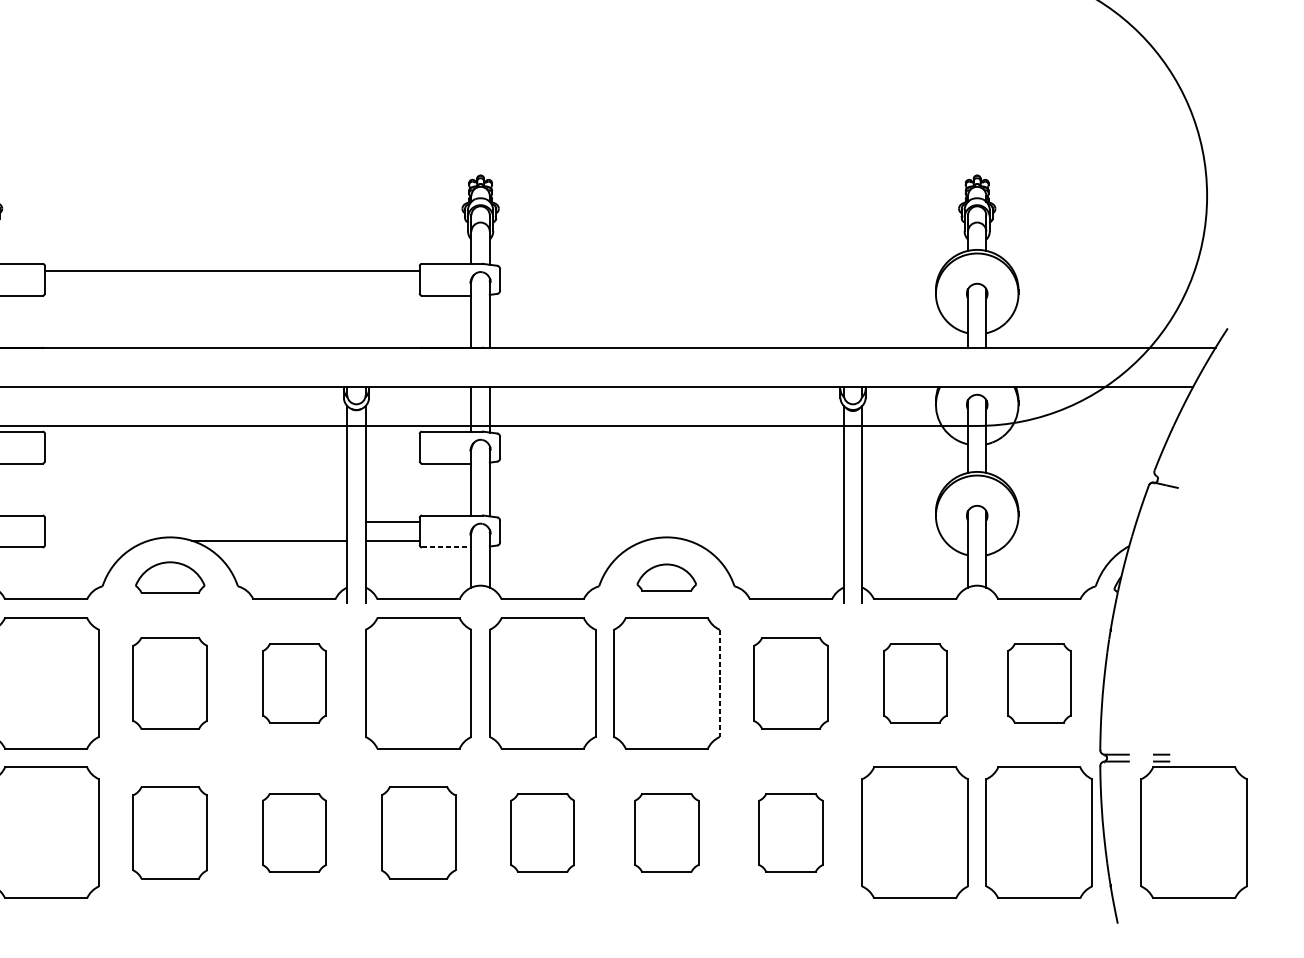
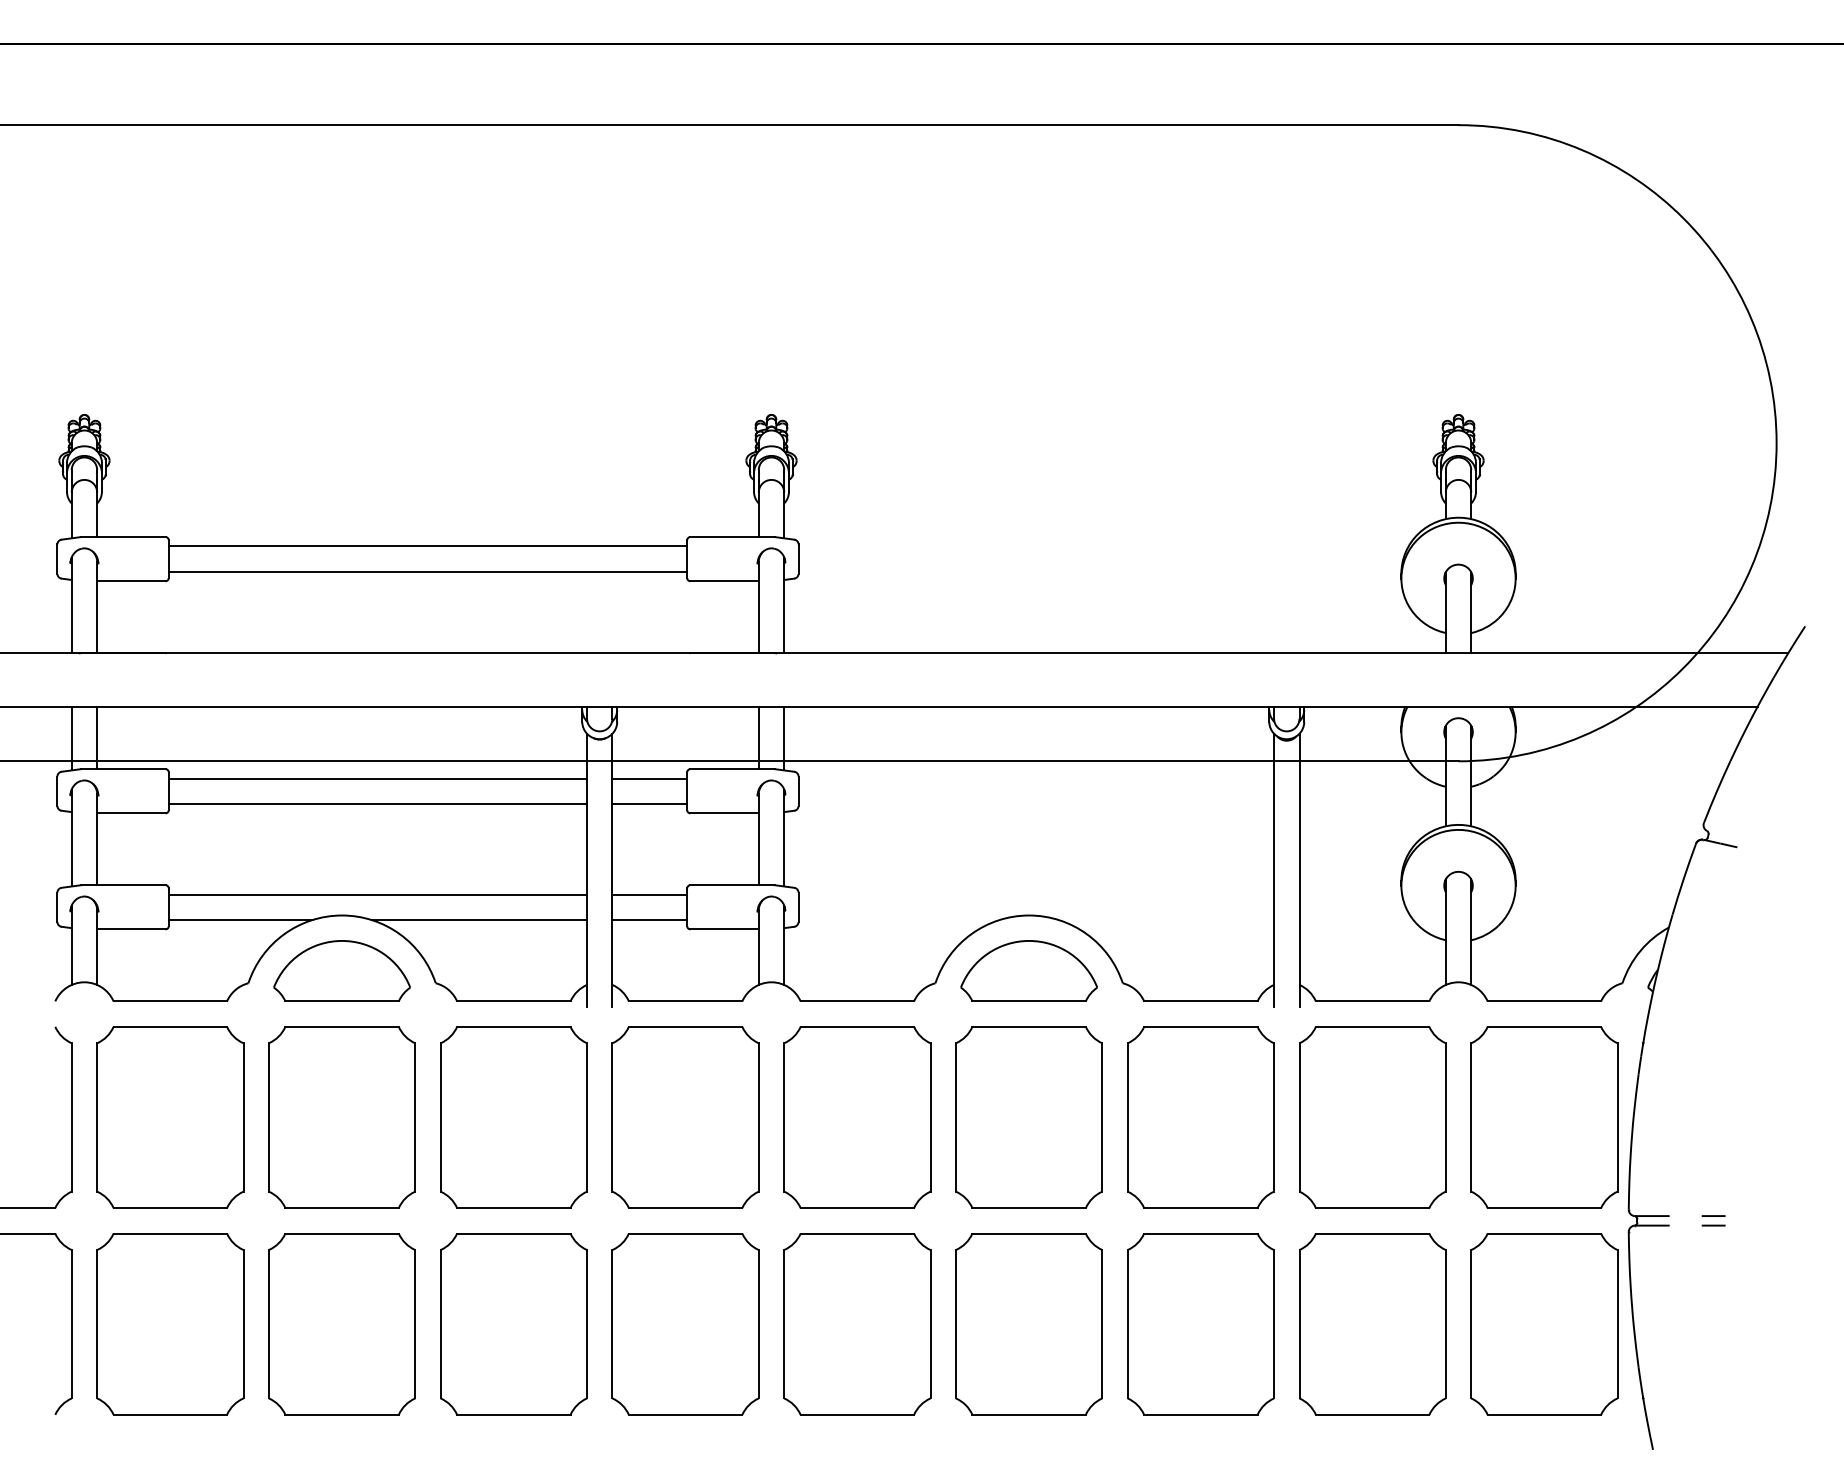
line: (231, 288) -> (427, 571), added
line: (195, 438) -> (377, 778), added
line: (392, 438) -> (649, 778), added
line: (195, 456) -> (377, 803), added
line: (392, 456) -> (649, 803), added
line: (195, 522) -> (377, 894), added
line: (96, 541) -> (240, 920), added
line: (447, 547) -> (725, 929), dashed -> solid
part: (169, 577) -> (341, 970), size x1.43
part: (666, 577) -> (1028, 970), size x1.67
part: (169, 683) -> (341, 1117), size x1.43
part: (294, 683) -> (513, 1117), size x1.67
line: (719, 683) -> (1102, 1117), dashed -> solid
part: (790, 683) -> (1200, 1117), size x1.43
part: (915, 683) -> (1372, 1117), size x1.67
part: (1039, 683) -> (1544, 1117), size x1.67
part: (169, 833) -> (341, 1324), size x1.43
part: (294, 833) -> (513, 1324), size x1.67
part: (418, 833) -> (685, 1324), size x1.43
part: (542, 833) -> (857, 1324), size x1.67
part: (666, 833) -> (1028, 1324), size x1.67
part: (790, 833) -> (1200, 1324), size x1.67
part: (1194, 833) -> (1758, 1324), removed

